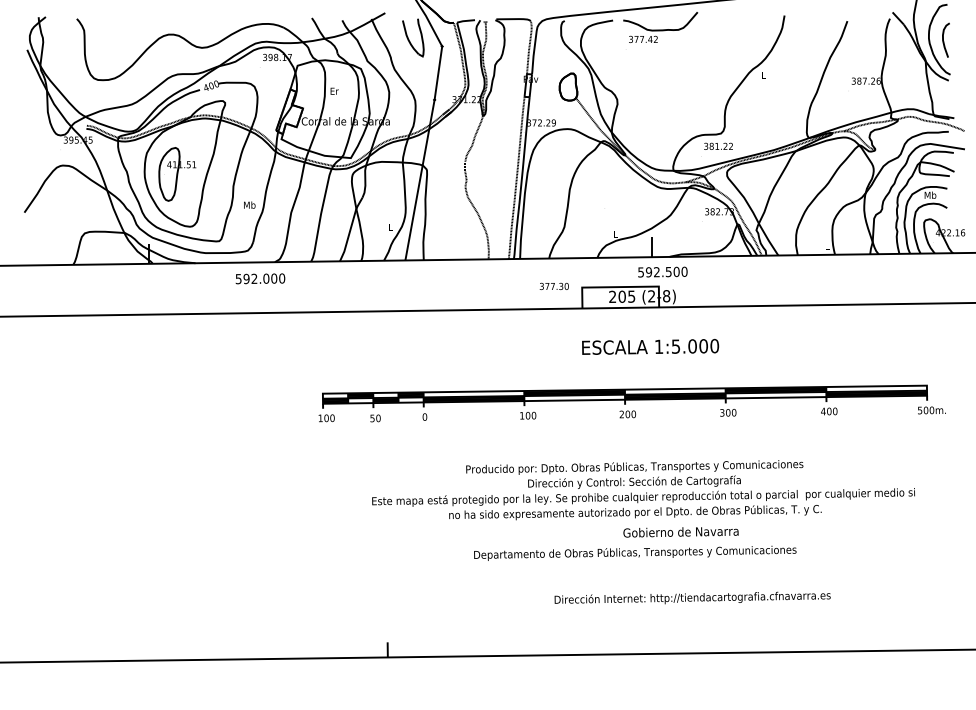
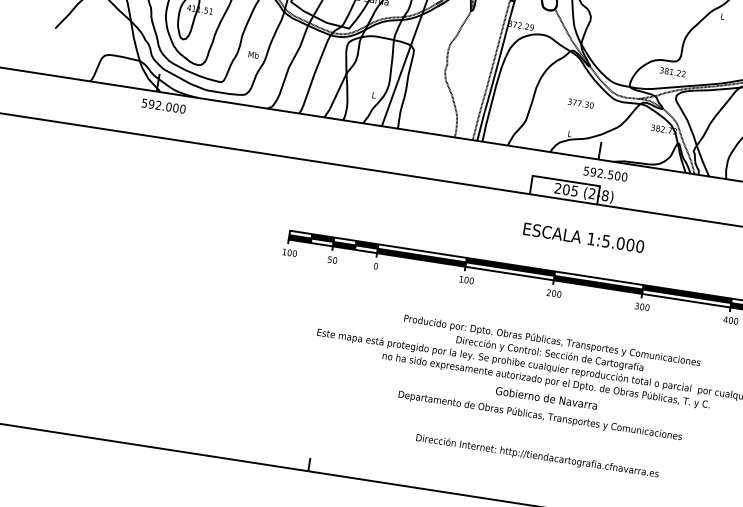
text: (260, 278) -> (163, 105), moved
text: (553, 285) -> (580, 102), moved
text: (680, 532) -> (546, 398), moved
text: (692, 597) -> (537, 455), moved

